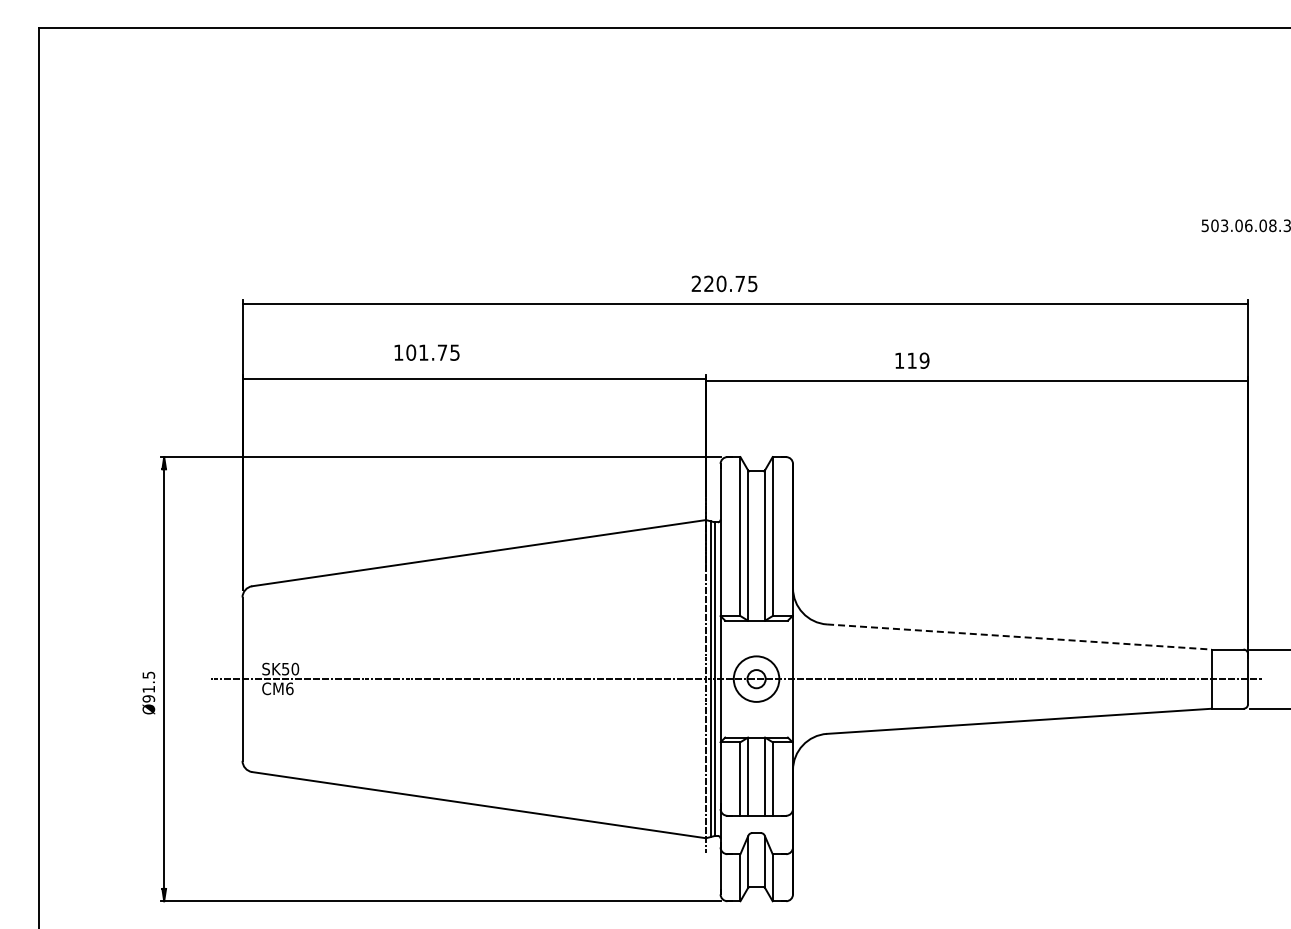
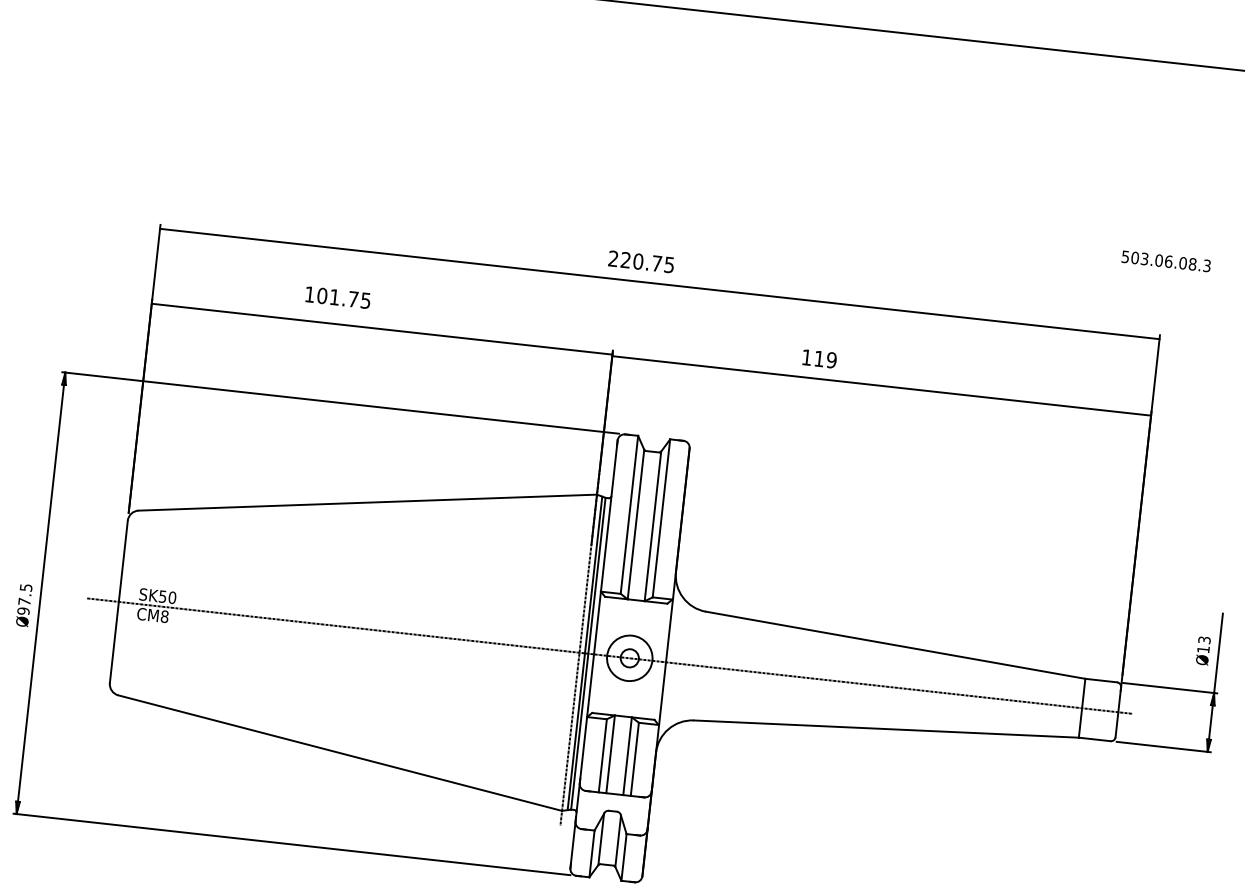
line: (1019, 637) -> (895, 645), dashed -> solid
text: (289, 688) -> (164, 616), CM6 -> CM8
text: (148, 689) -> (24, 601), Ø91.5 -> Ø97.5

